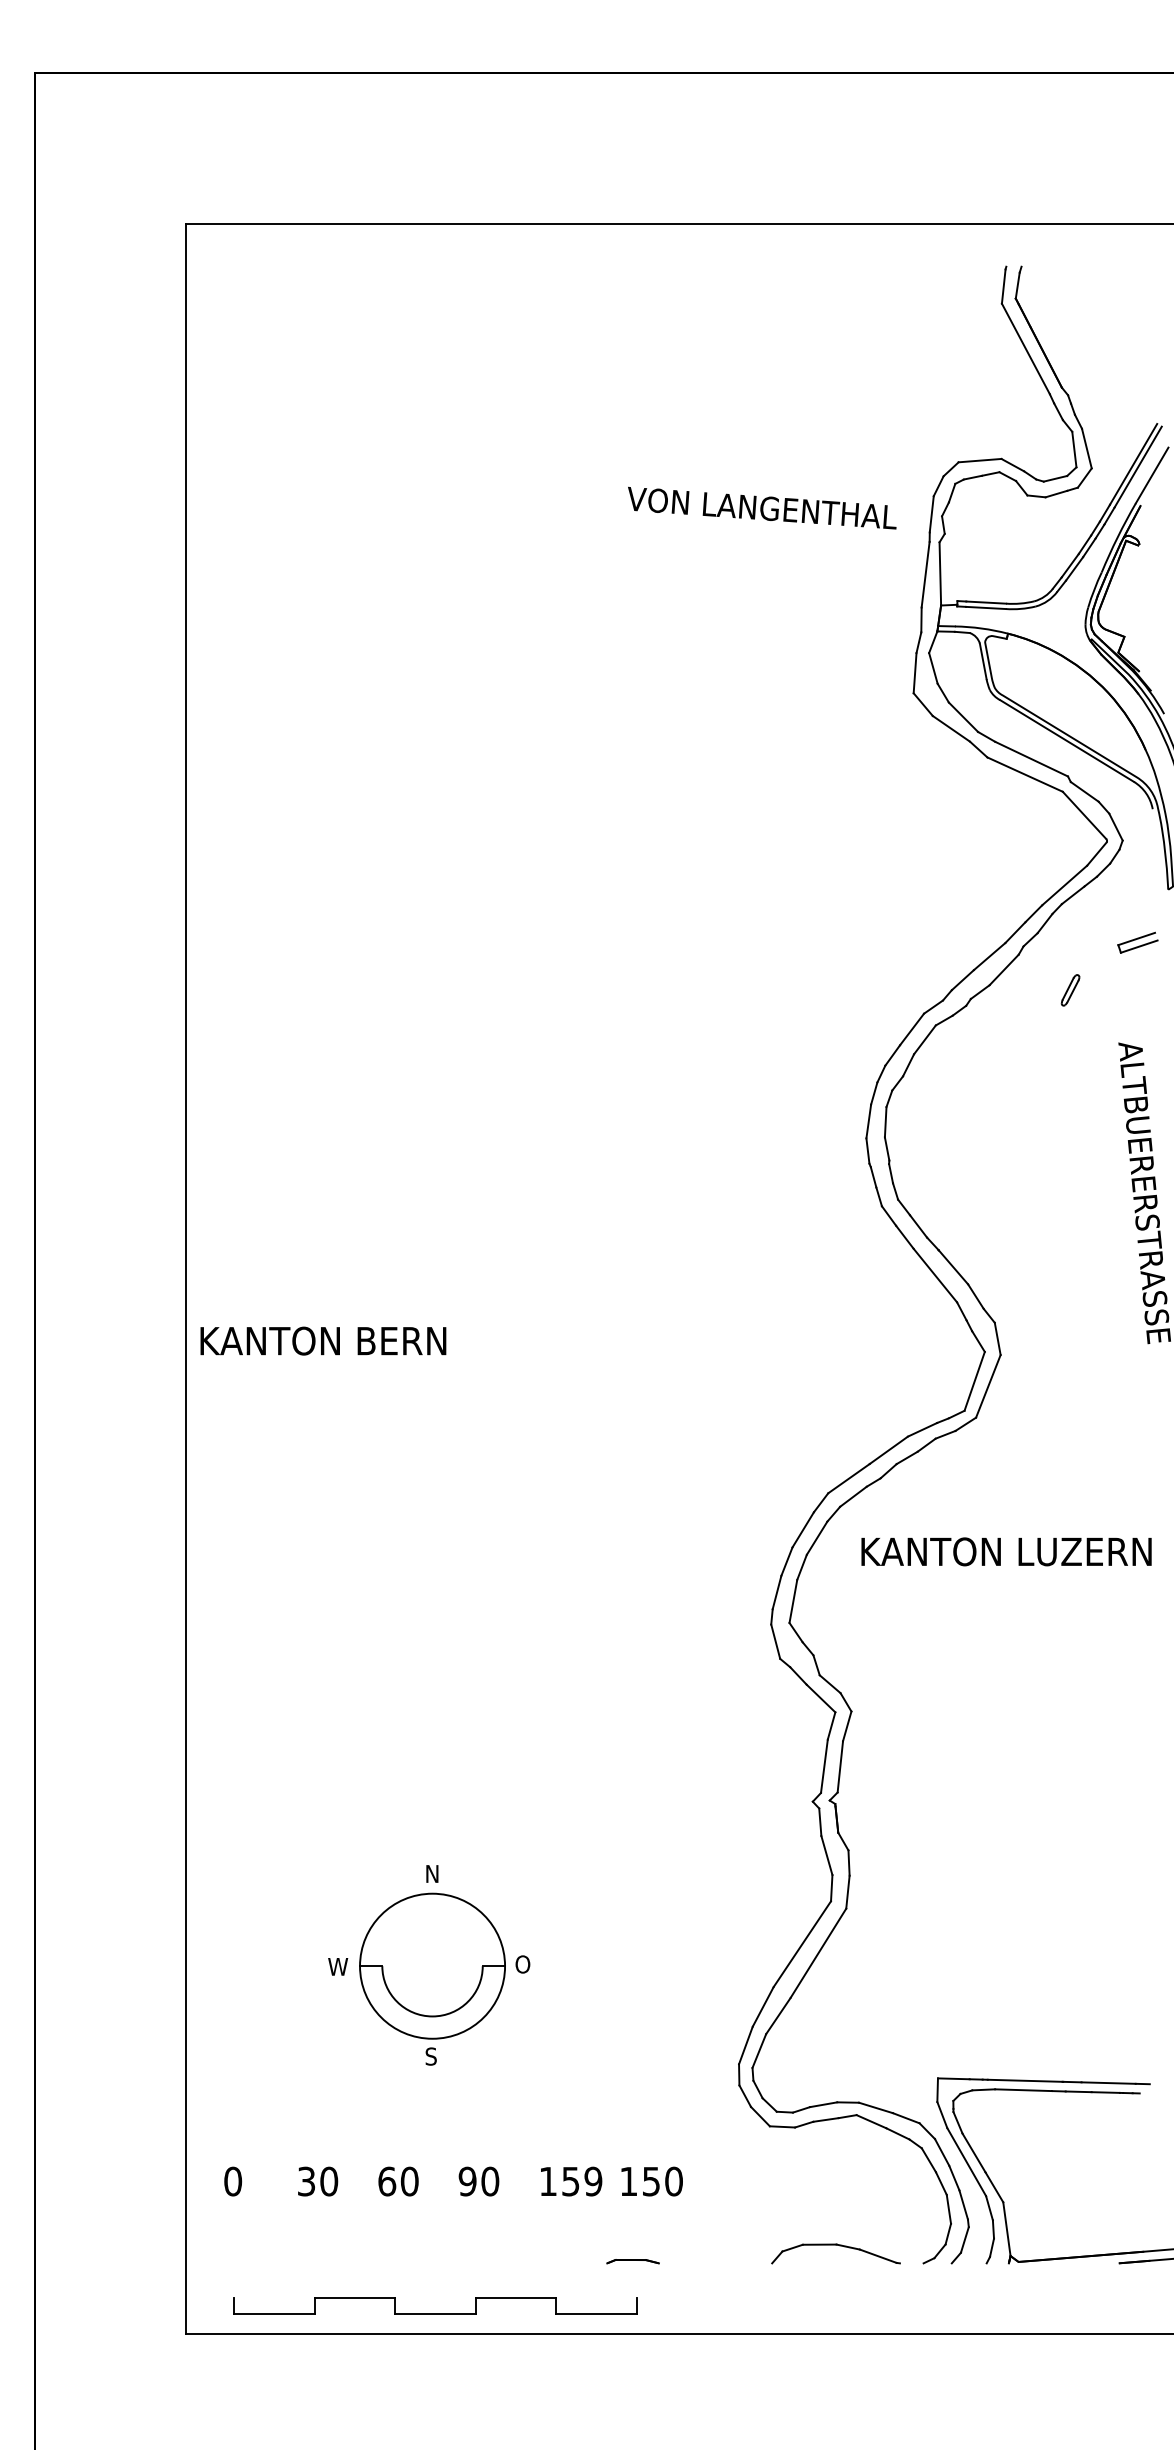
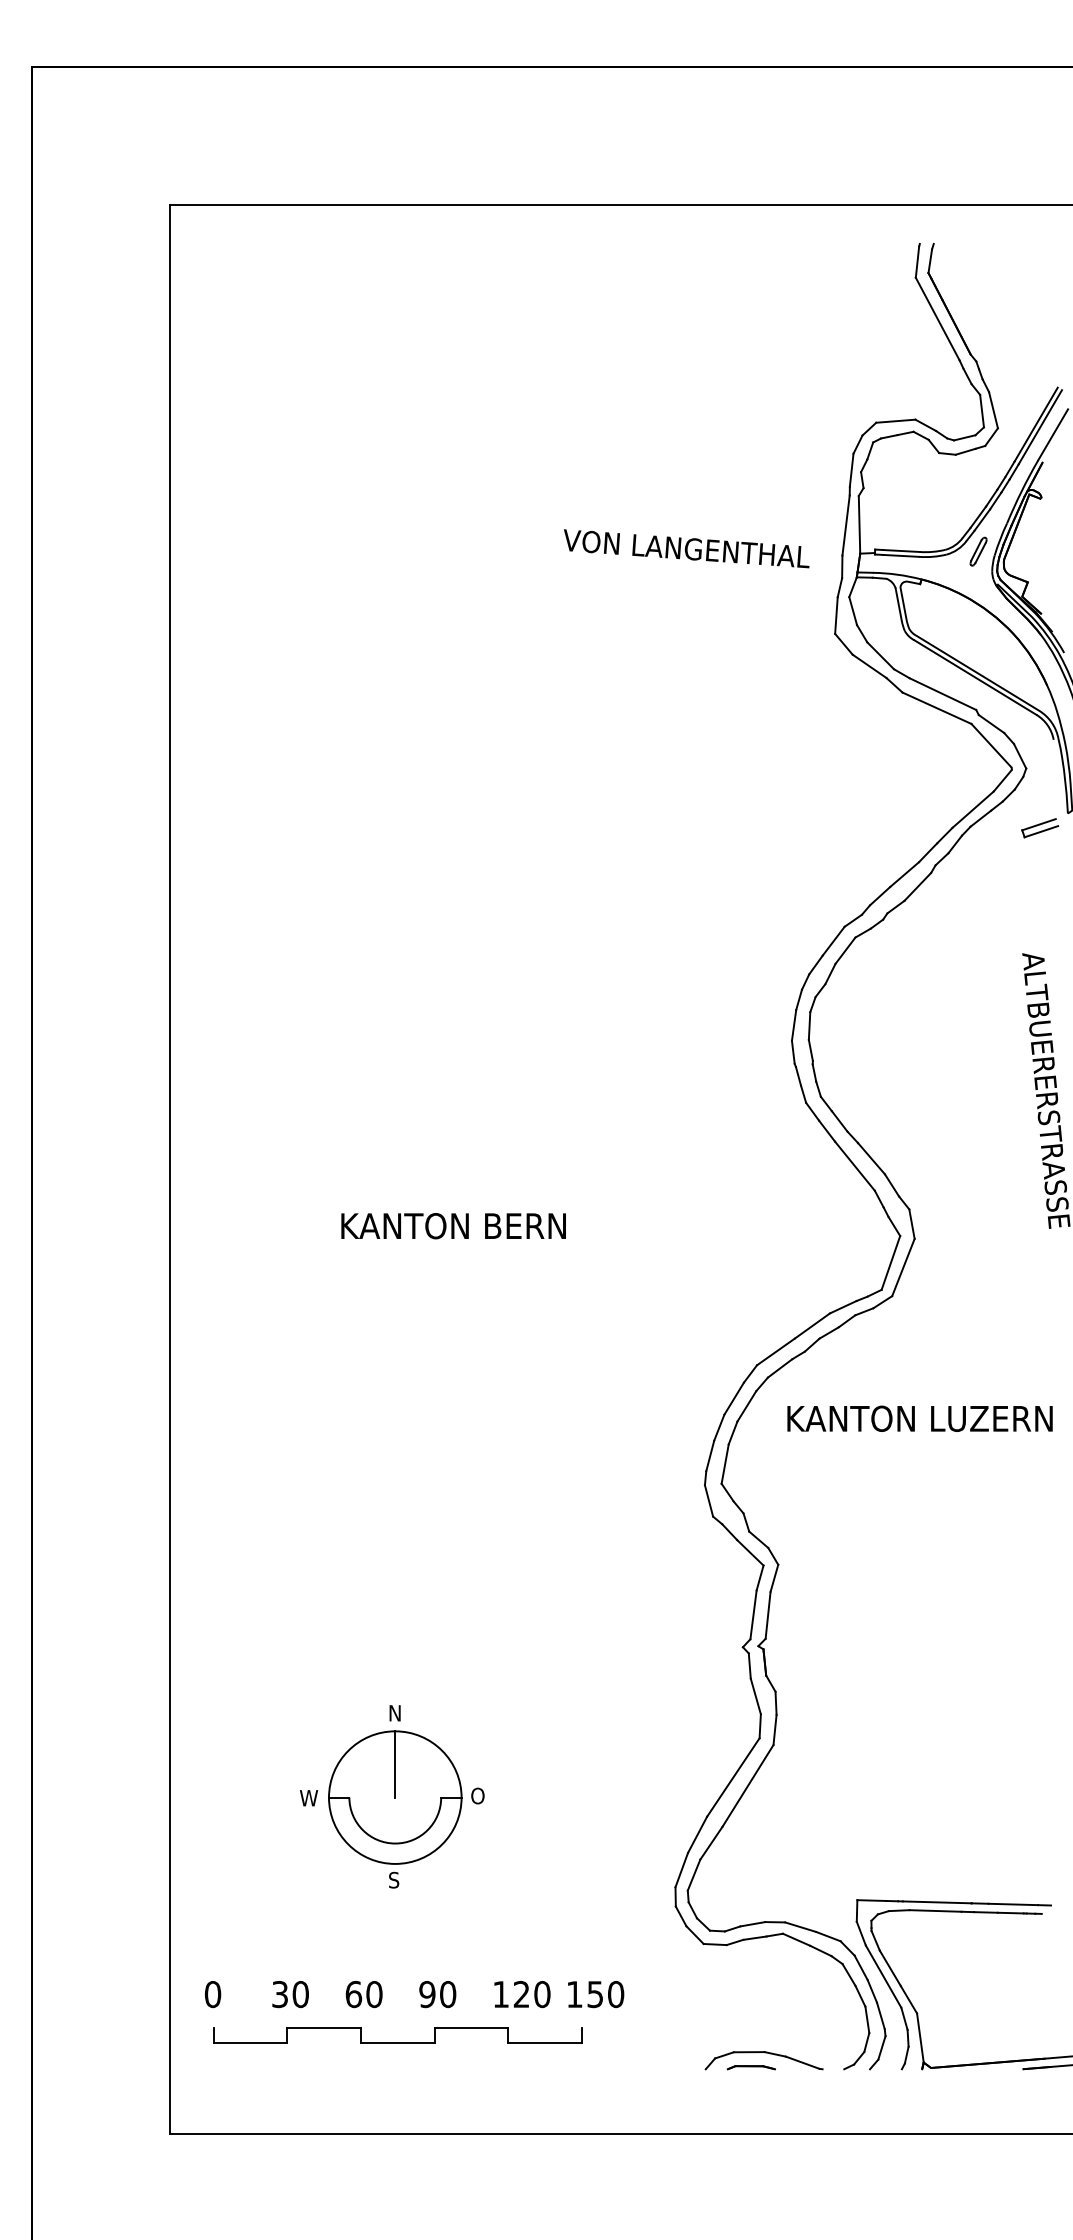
text: (762, 507) -> (686, 548), moved
part: (1137, 942) -> (1039, 827), moved
part: (1070, 990) -> (978, 551), moved
text: (323, 1340) -> (453, 1225), moved
line: (432, 1929) -> (395, 1764), added
text: (582, 2181) -> (532, 1994), 159 -> 120
part: (632, 2261) -> (750, 2067), moved
part: (435, 2313) -> (397, 2041), moved

